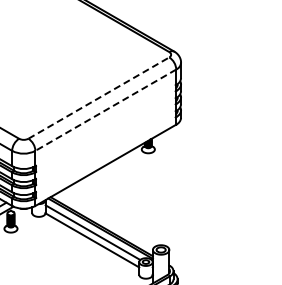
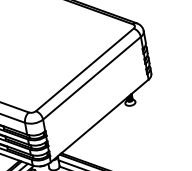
line: (99, 97) -> (85, 69), dashed -> solid
line: (105, 110) -> (91, 78), dashed -> solid

